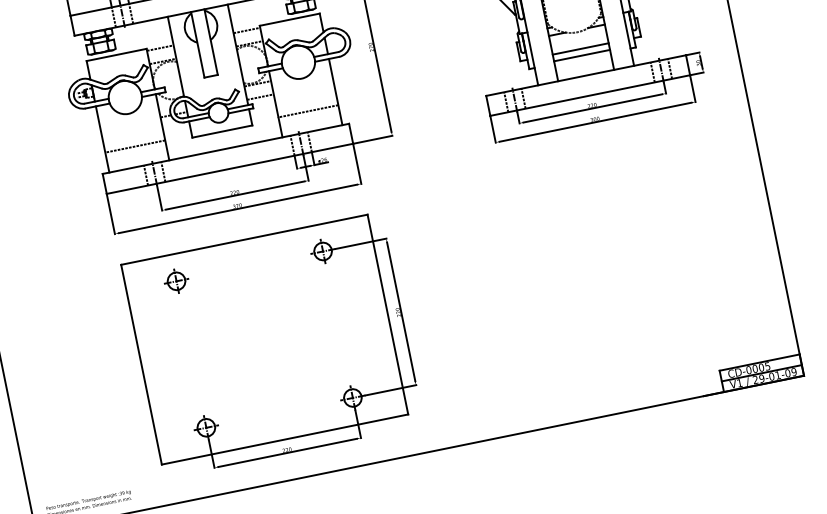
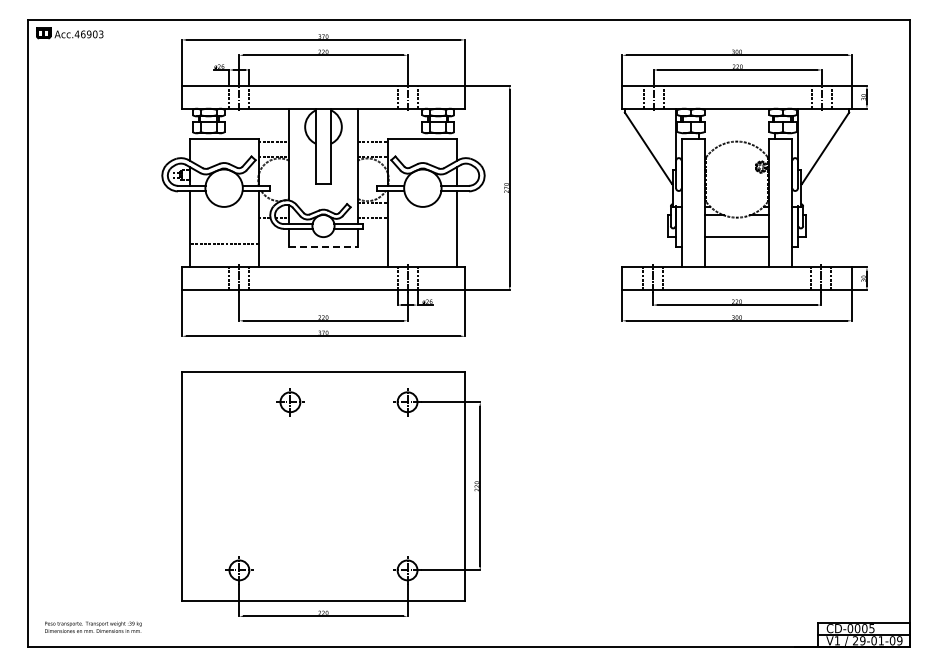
line: (581, 55) -> (736, 244), removed
line: (308, 111) -> (422, 244), removed
line: (223, 131) -> (324, 247), solid -> dashed
part: (176, 281) -> (290, 402), moved

